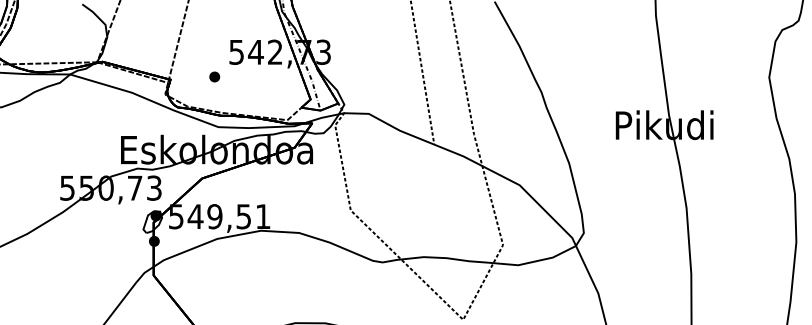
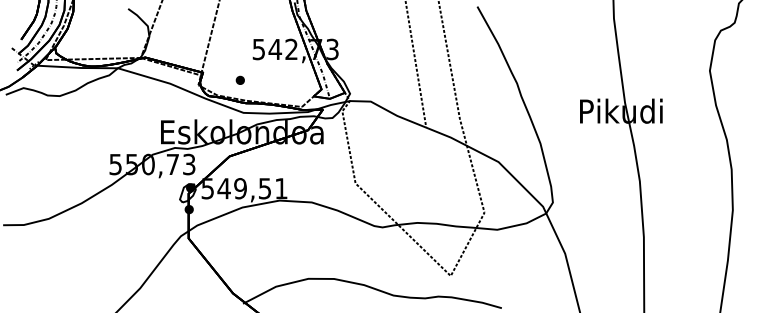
part: (213, 75) -> (239, 79), moved

